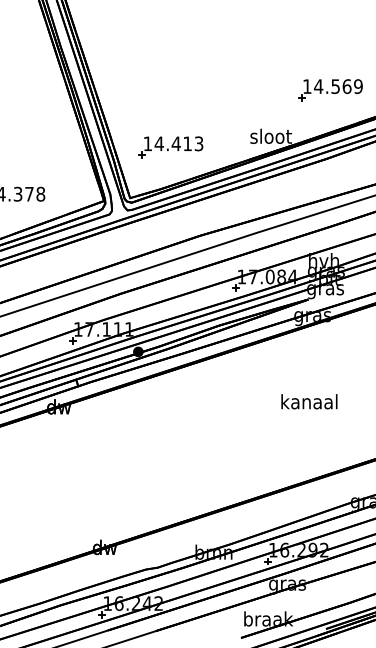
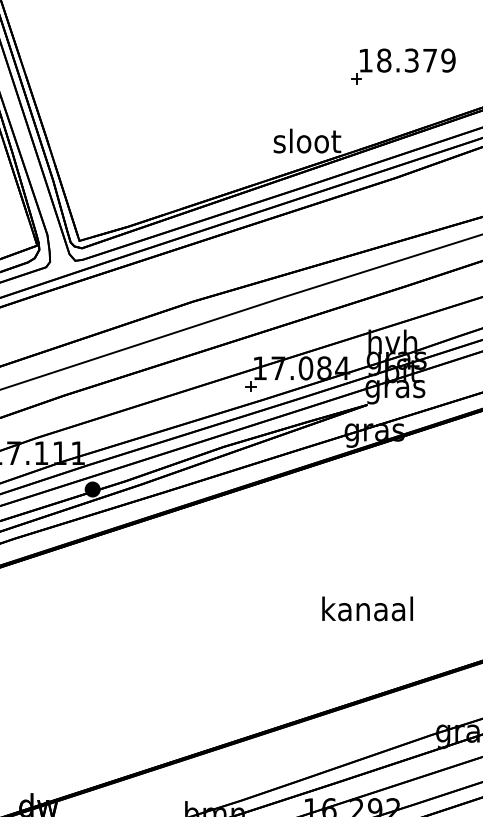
text: (332, 86) -> (406, 60), 14.569 -> 18.379
part: (170, 147) -> (144, 159), removed
text: (309, 401) -> (367, 608), moved

